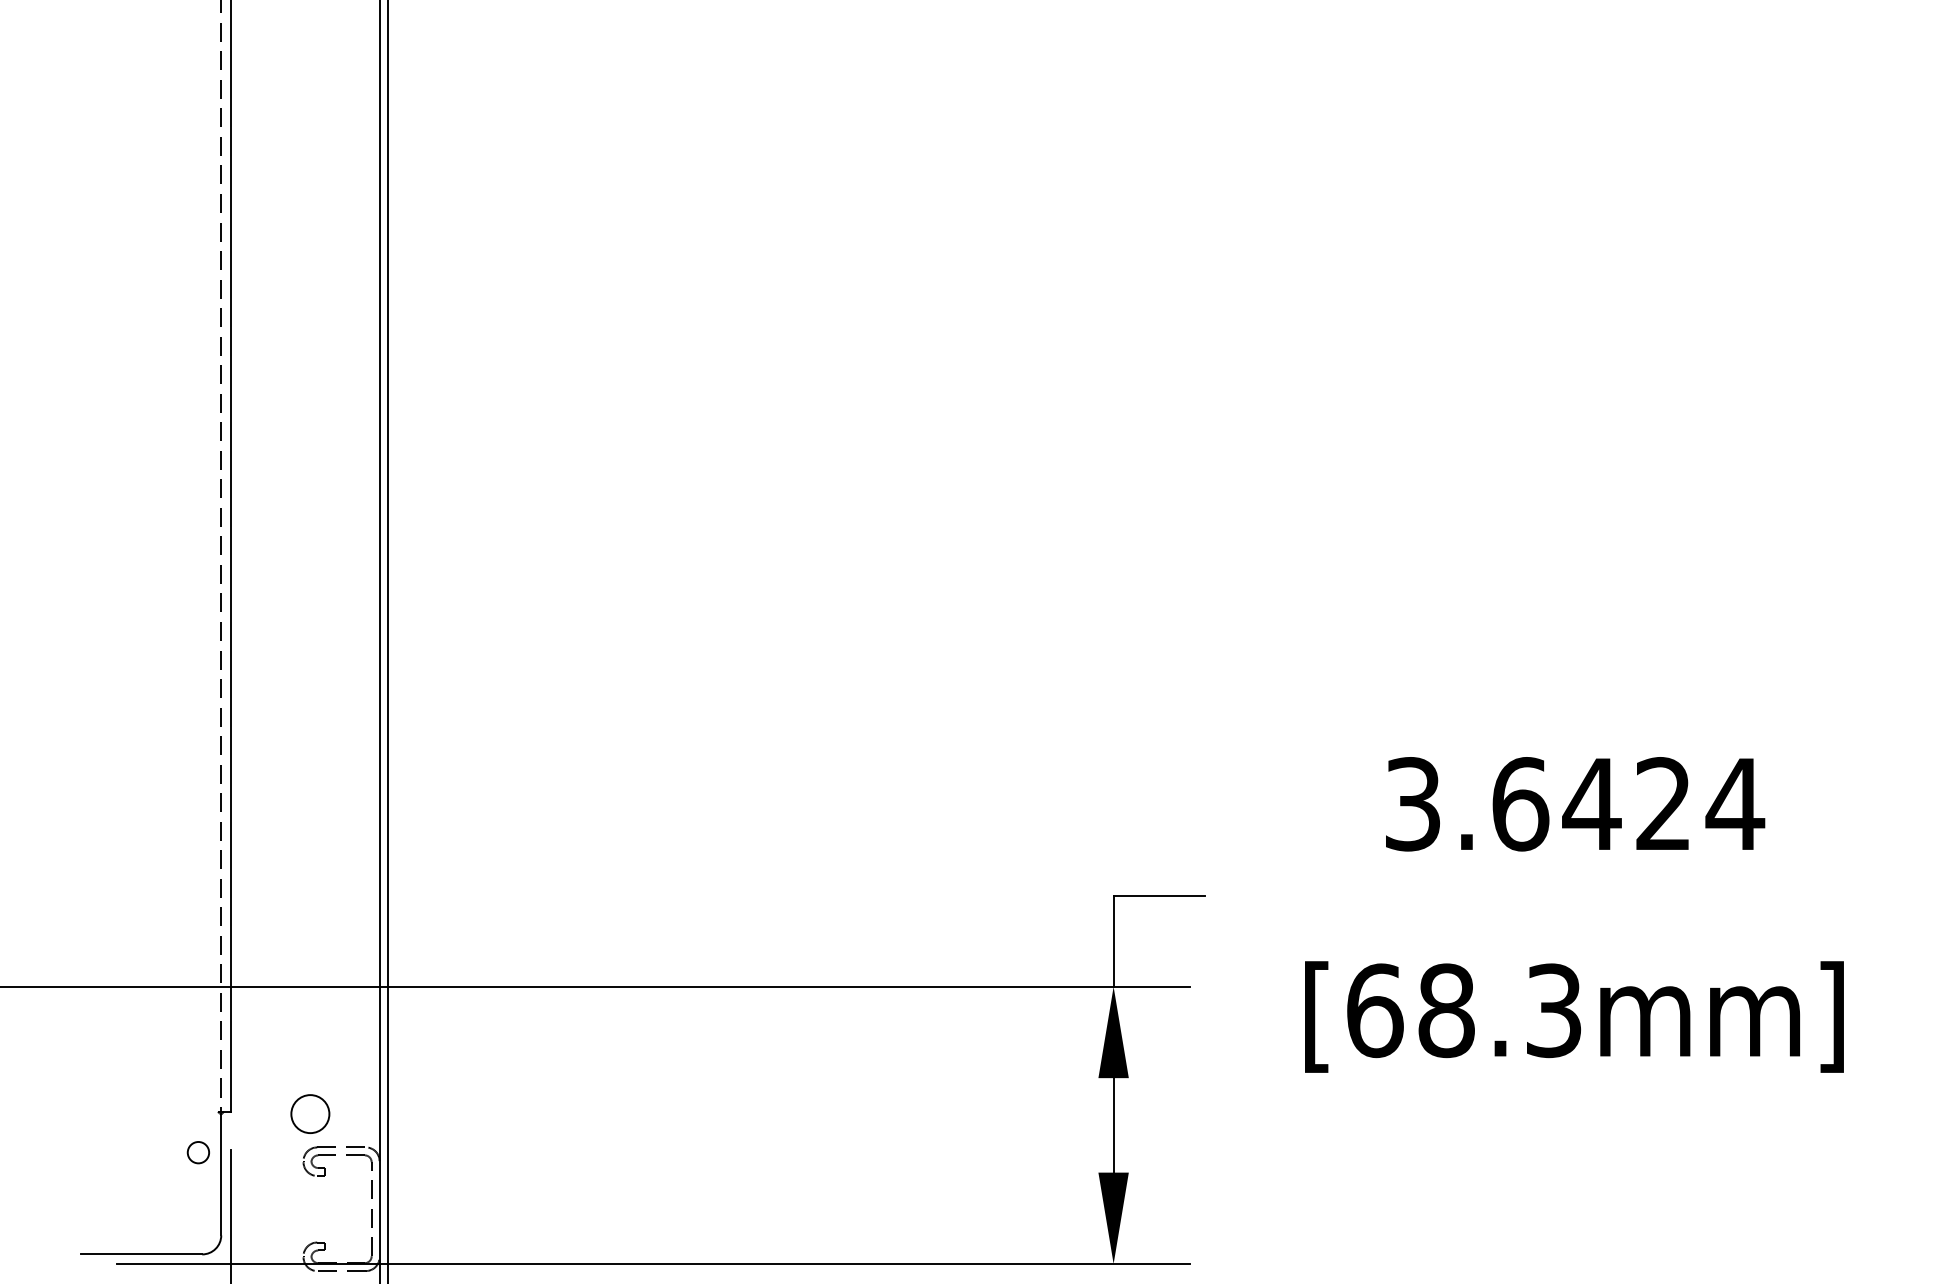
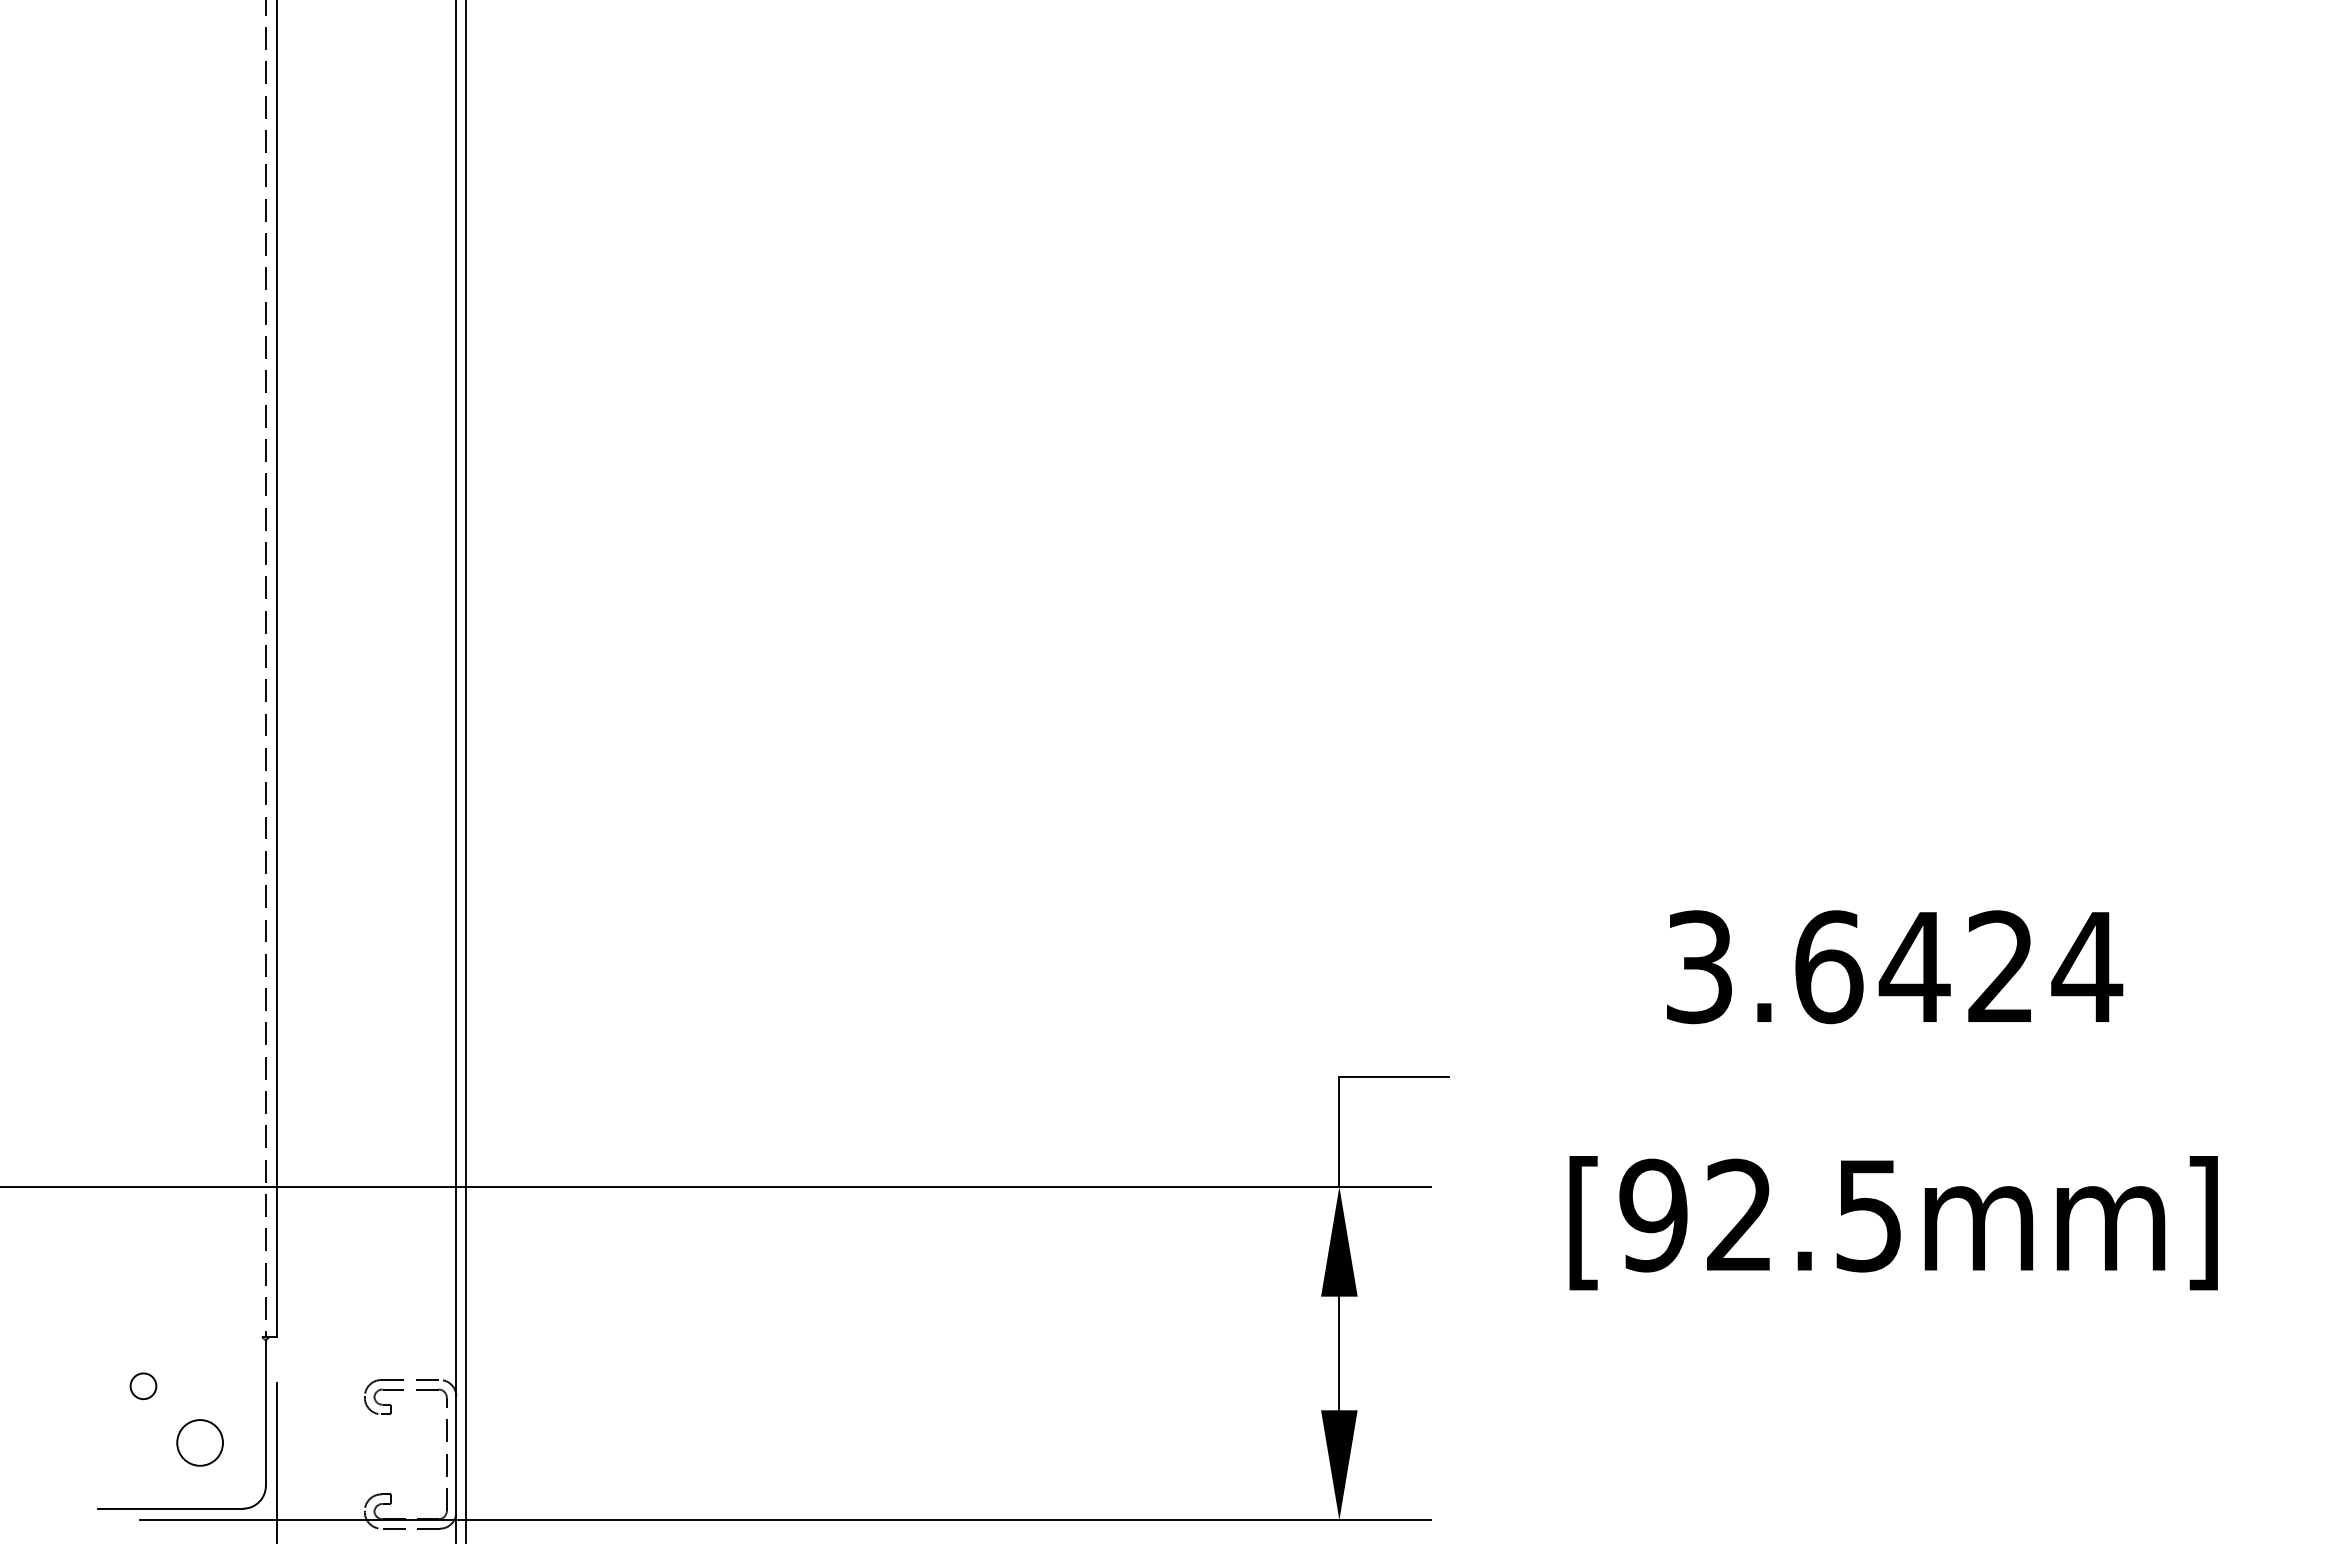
text: (1463, 1010) -> (1760, 1215), [68.3mm] -> [92.5mm]
circle: (309, 1113) -> (199, 1442), moved
circle: (198, 1152) -> (143, 1385), moved

